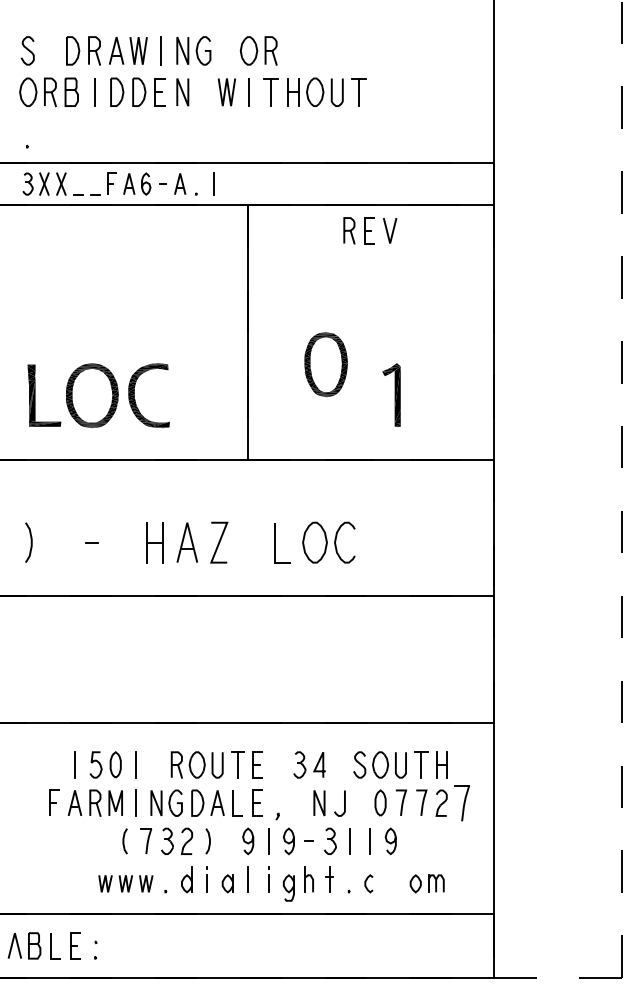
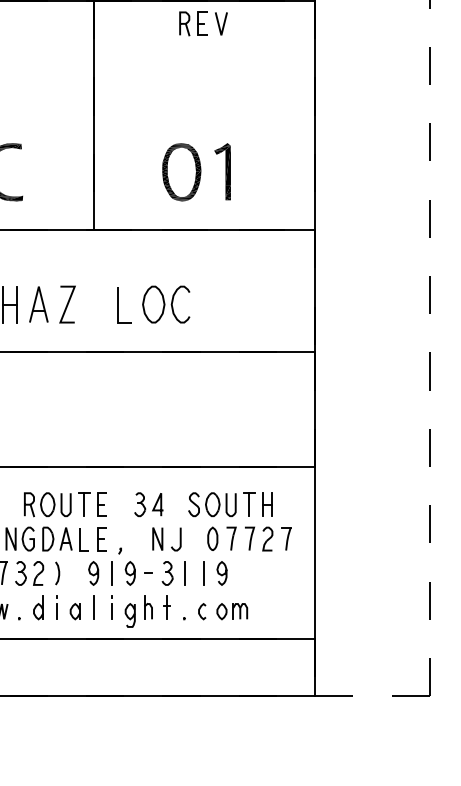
part: (325, 364) -> (181, 172), moved
part: (461, 802) -> (285, 538), size x0.71
part: (426, 883) -> (231, 611), moved

